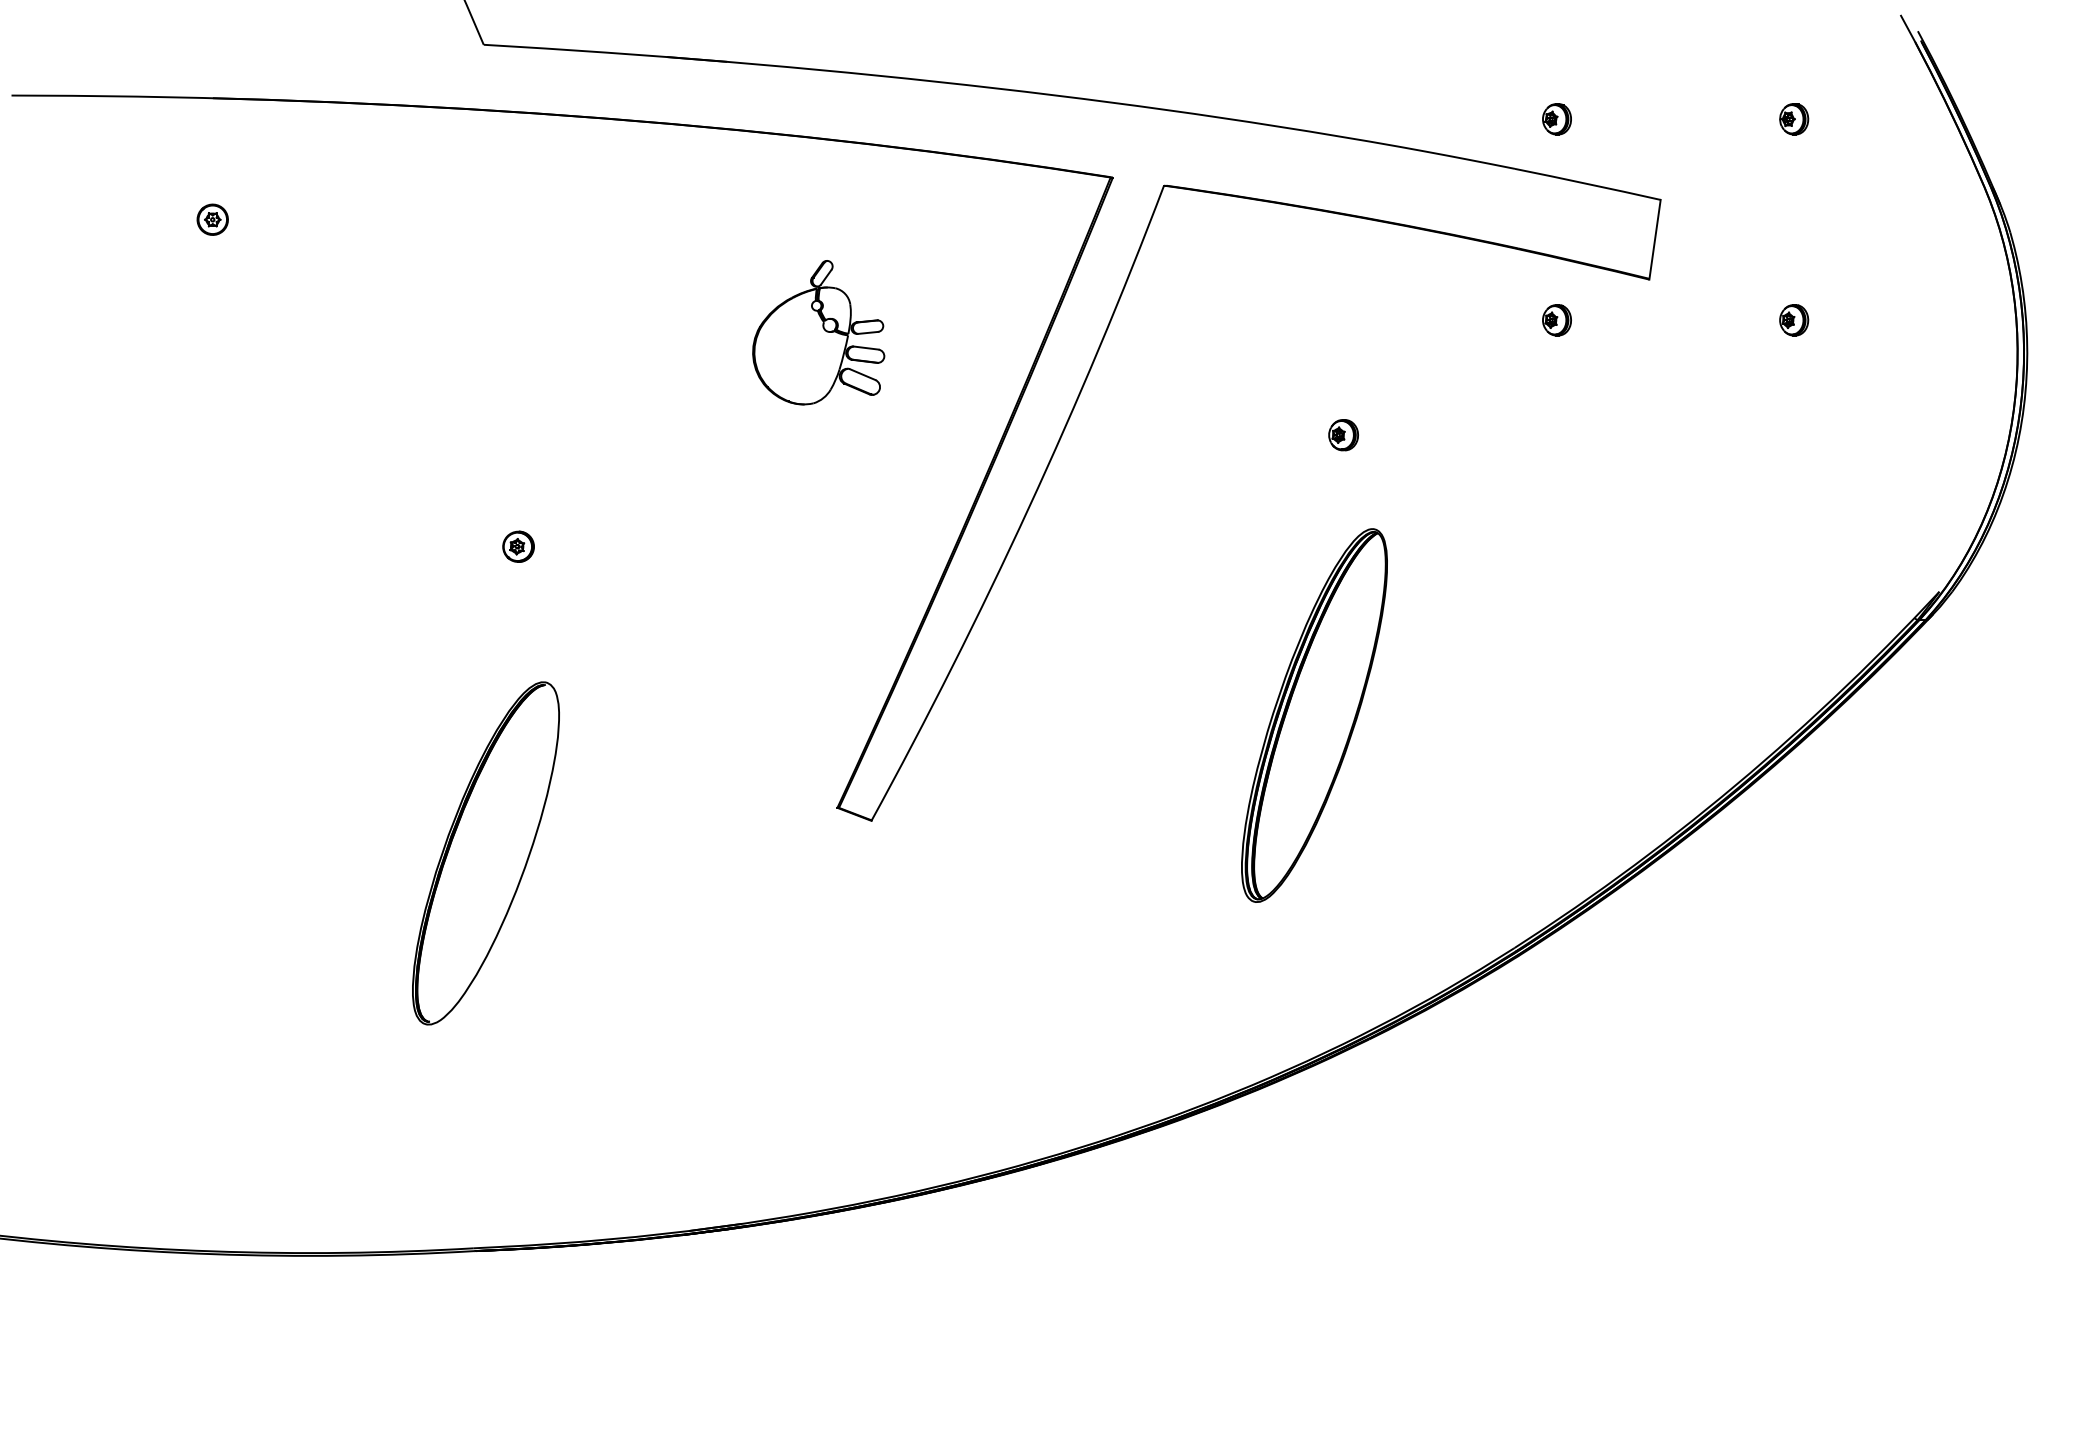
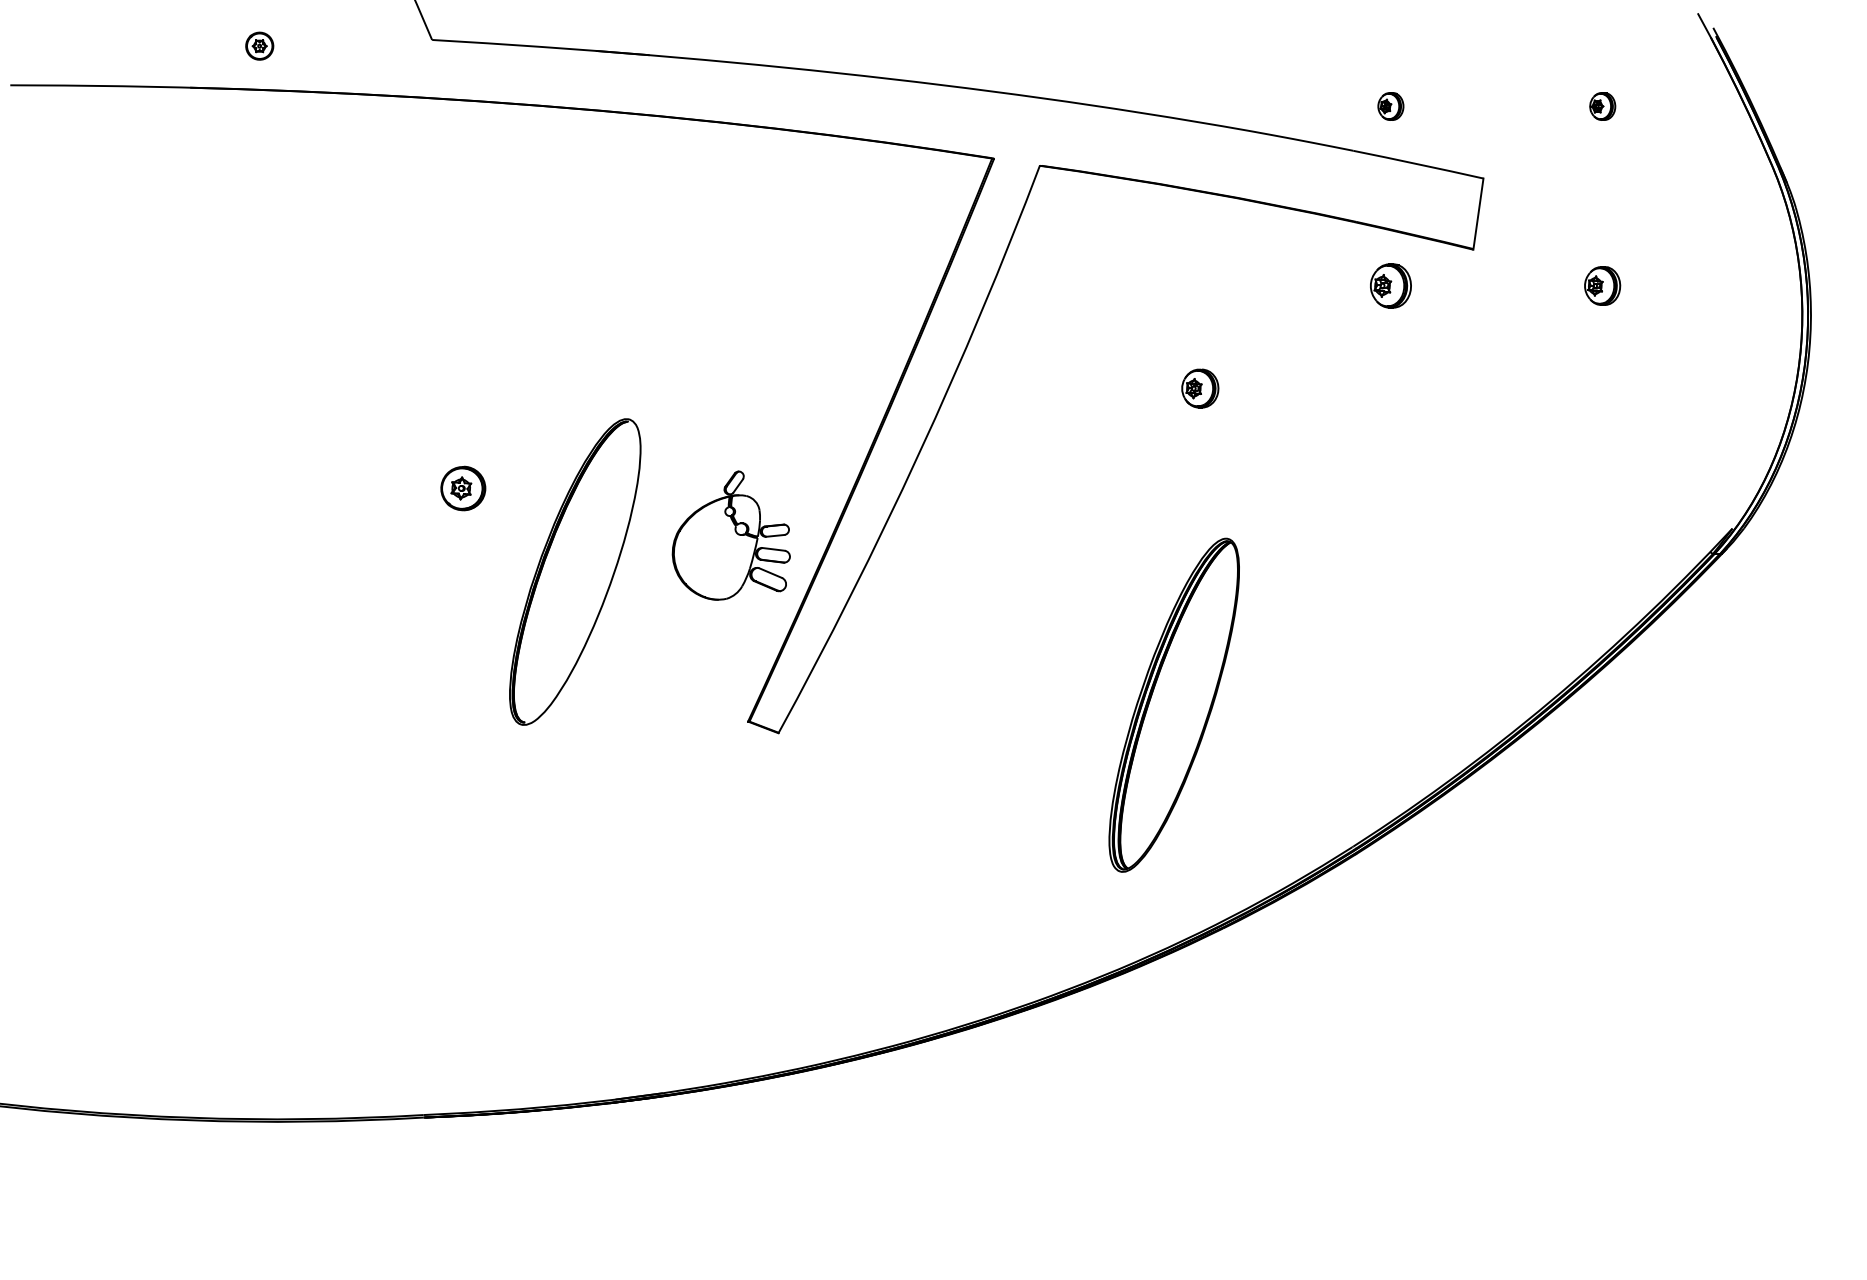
part: (212, 219) -> (259, 45), moved
part: (1556, 320) -> (1390, 286), size x1.6
part: (1794, 320) -> (1603, 286), size x1.4
part: (818, 332) -> (731, 535), moved
part: (1343, 435) -> (1200, 388), size x1.4
part: (518, 546) -> (463, 488), size x1.6
part: (1314, 715) -> (1174, 705), moved
part: (485, 853) -> (574, 572), moved

